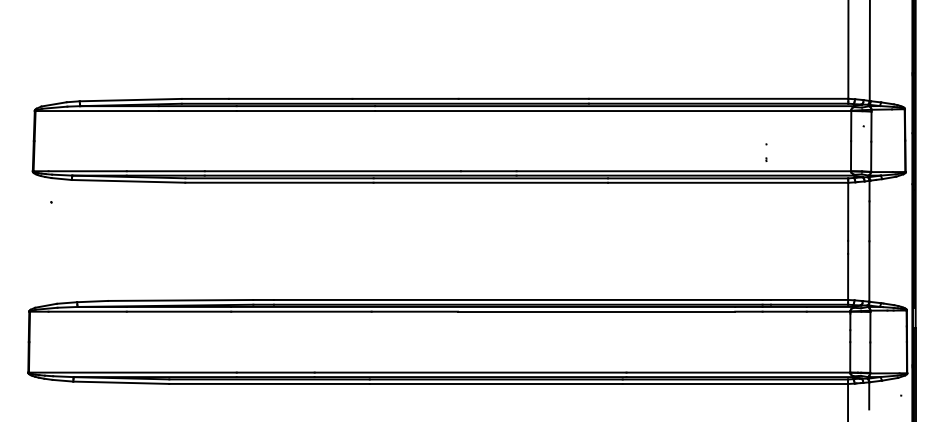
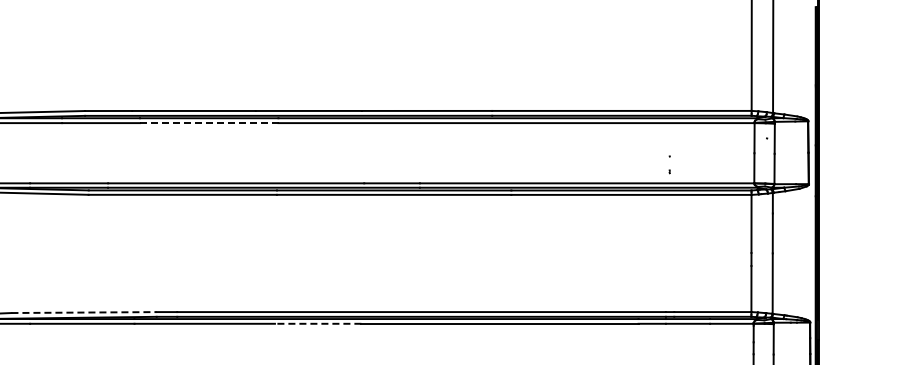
line: (306, 111) -> (209, 123), solid -> dashed
line: (180, 300) -> (83, 312), solid -> dashed
line: (414, 311) -> (317, 323), solid -> dashed

